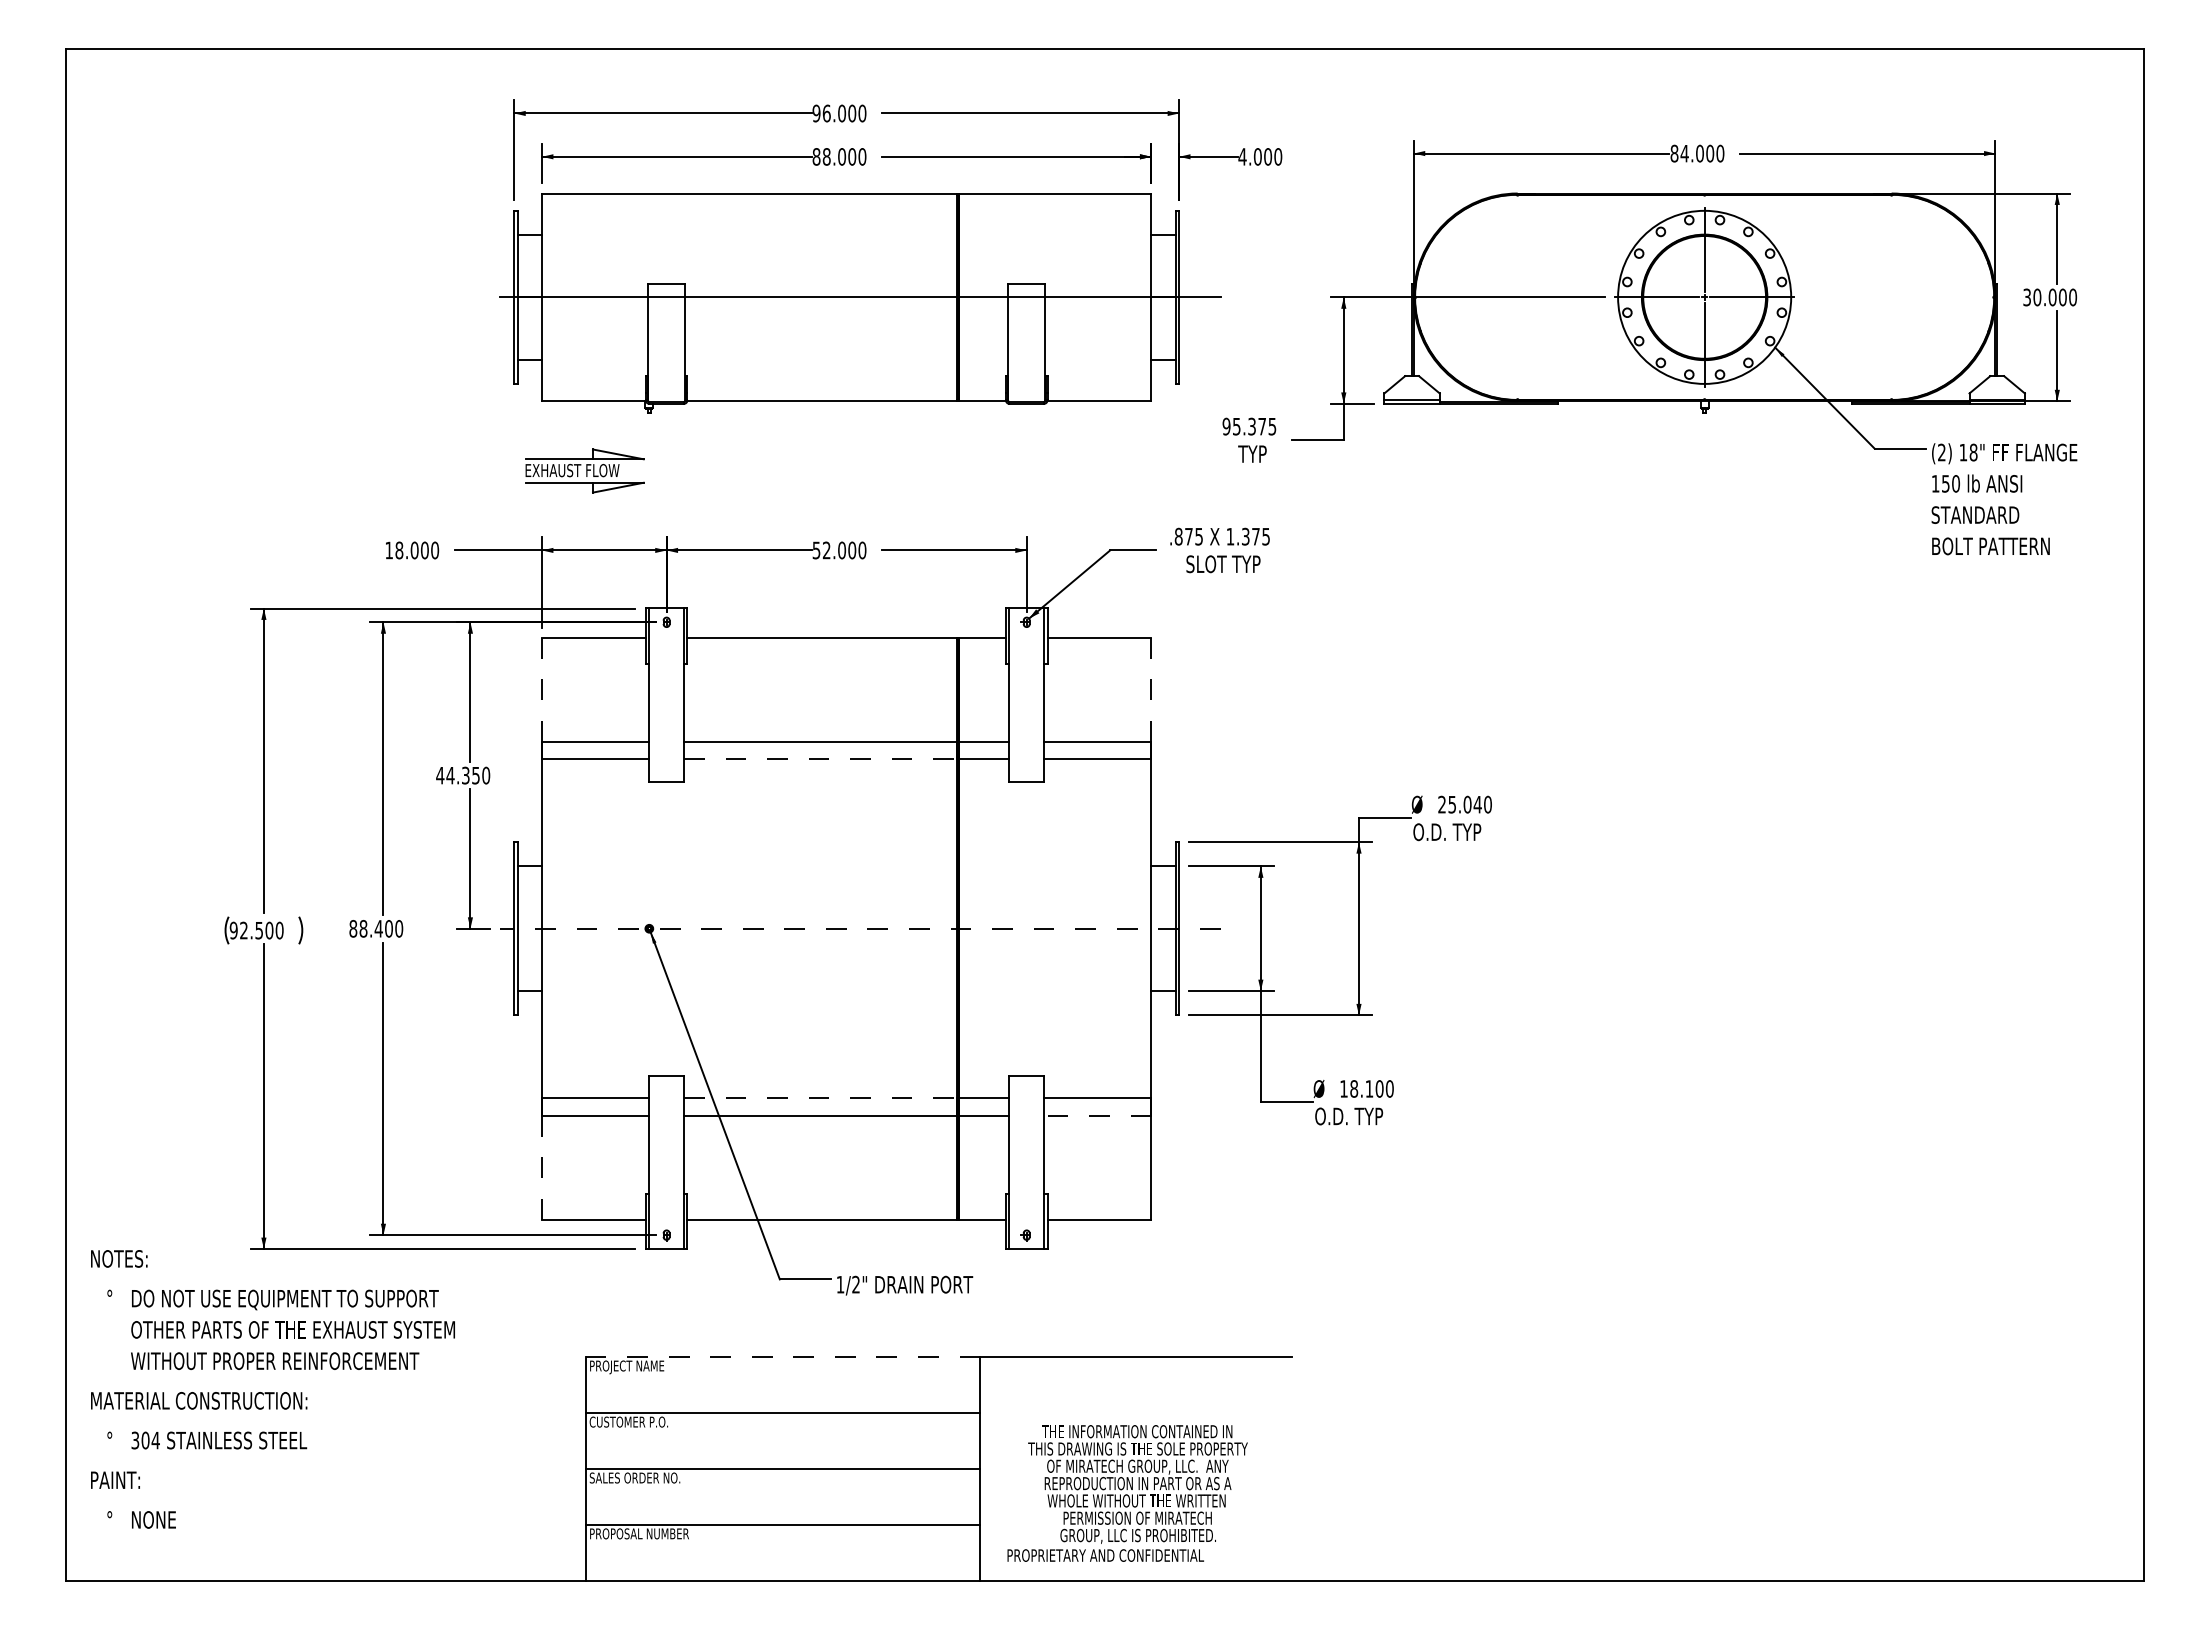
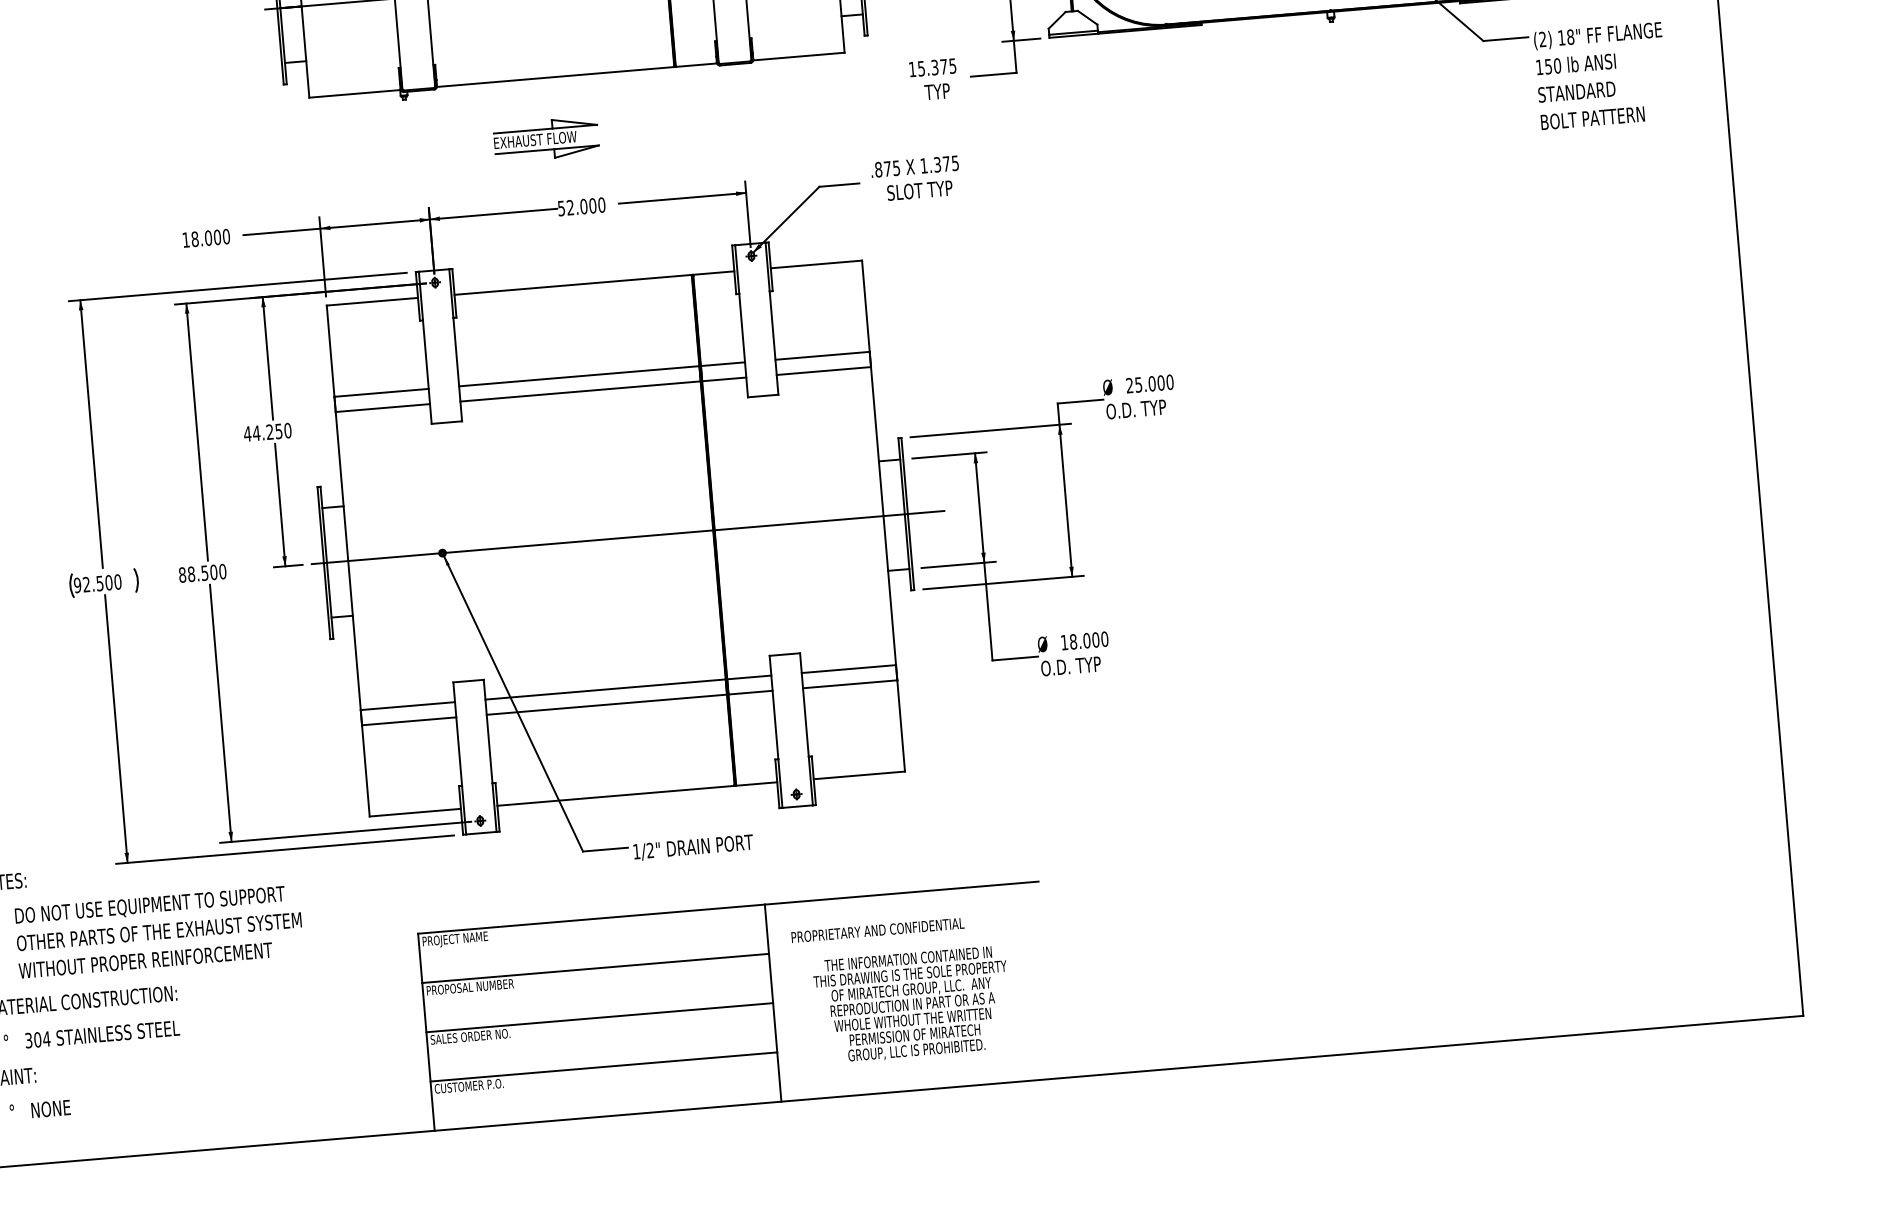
text: (1226, 426) -> (912, 69), 95.375 -> 15.375
part: (584, 470) -> (545, 139), moved
line: (542, 689) -> (331, 350), dashed -> solid
line: (1151, 689) -> (865, 305), dashed -> solid
line: (820, 759) -> (580, 391), dashed -> solid
text: (465, 775) -> (269, 432), 44.350 -> 44.250
text: (1477, 804) -> (1160, 382), 25.040 -> 25.000
text: (378, 928) -> (204, 572), 88.400 -> 88.500
line: (860, 928) -> (628, 537), dashed -> solid
text: (1369, 1088) -> (1086, 640), 18.100 -> 18.000
line: (820, 1098) -> (605, 689), dashed -> solid
line: (1097, 1115) -> (849, 684), dashed -> solid
line: (542, 1167) -> (366, 770), dashed -> solid
line: (782, 1356) -> (591, 919), dashed -> solid
text: (638, 1421) -> (469, 986), CUSTOMER P.O. -> PROPOSAL NUMBER
text: (638, 1533) -> (477, 1085), PROPOSAL NUMBER -> CUSTOMER P.O.
text: (1105, 1555) -> (877, 930), moved

